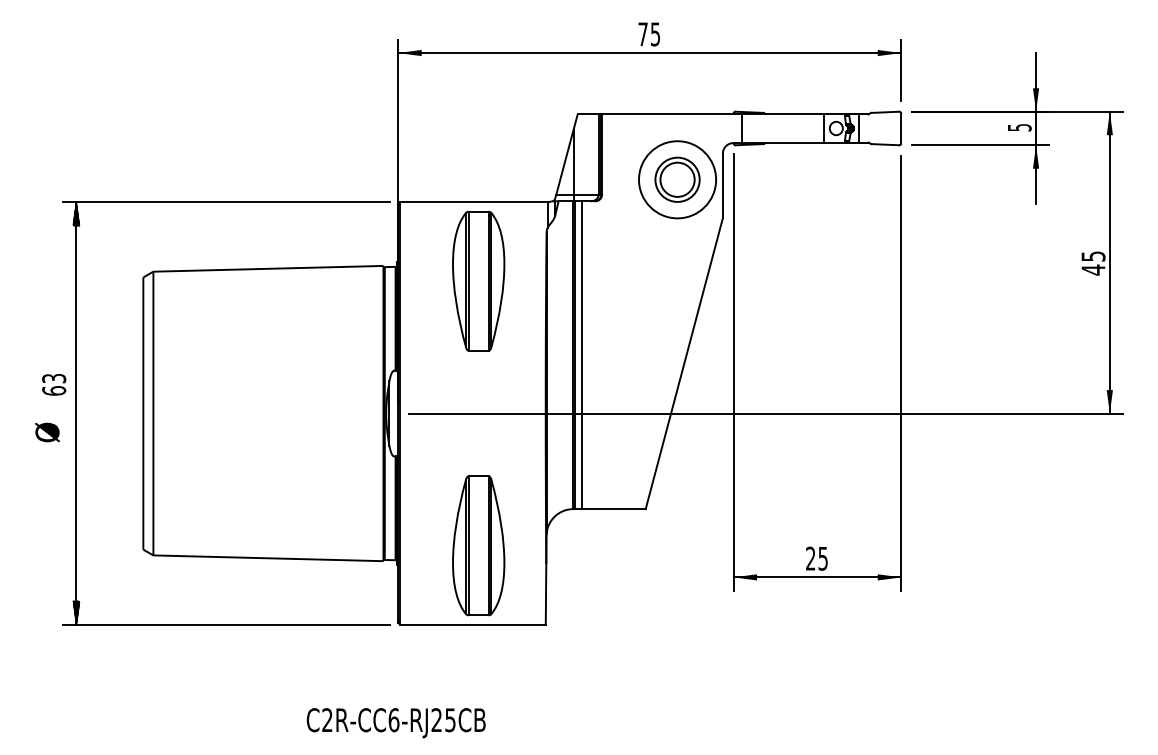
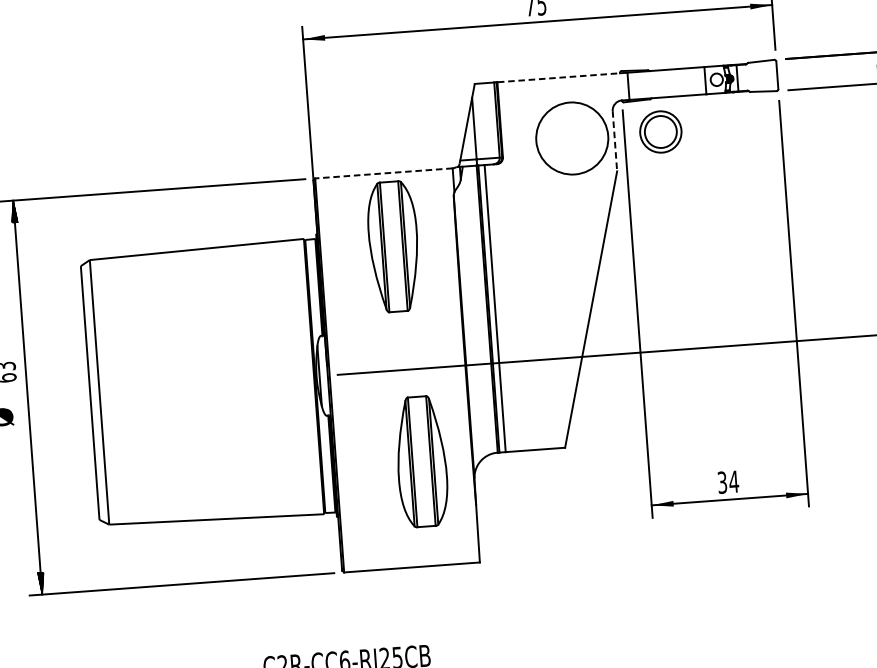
line: (671, 113) -> (562, 77), solid -> dashed
part: (677, 179) -> (660, 131), moved
line: (722, 186) -> (614, 141), solid -> dashed
line: (473, 202) -> (383, 173), solid -> dashed
part: (478, 545) -> (421, 461), moved
text: (817, 558) -> (728, 482), 25 -> 34

